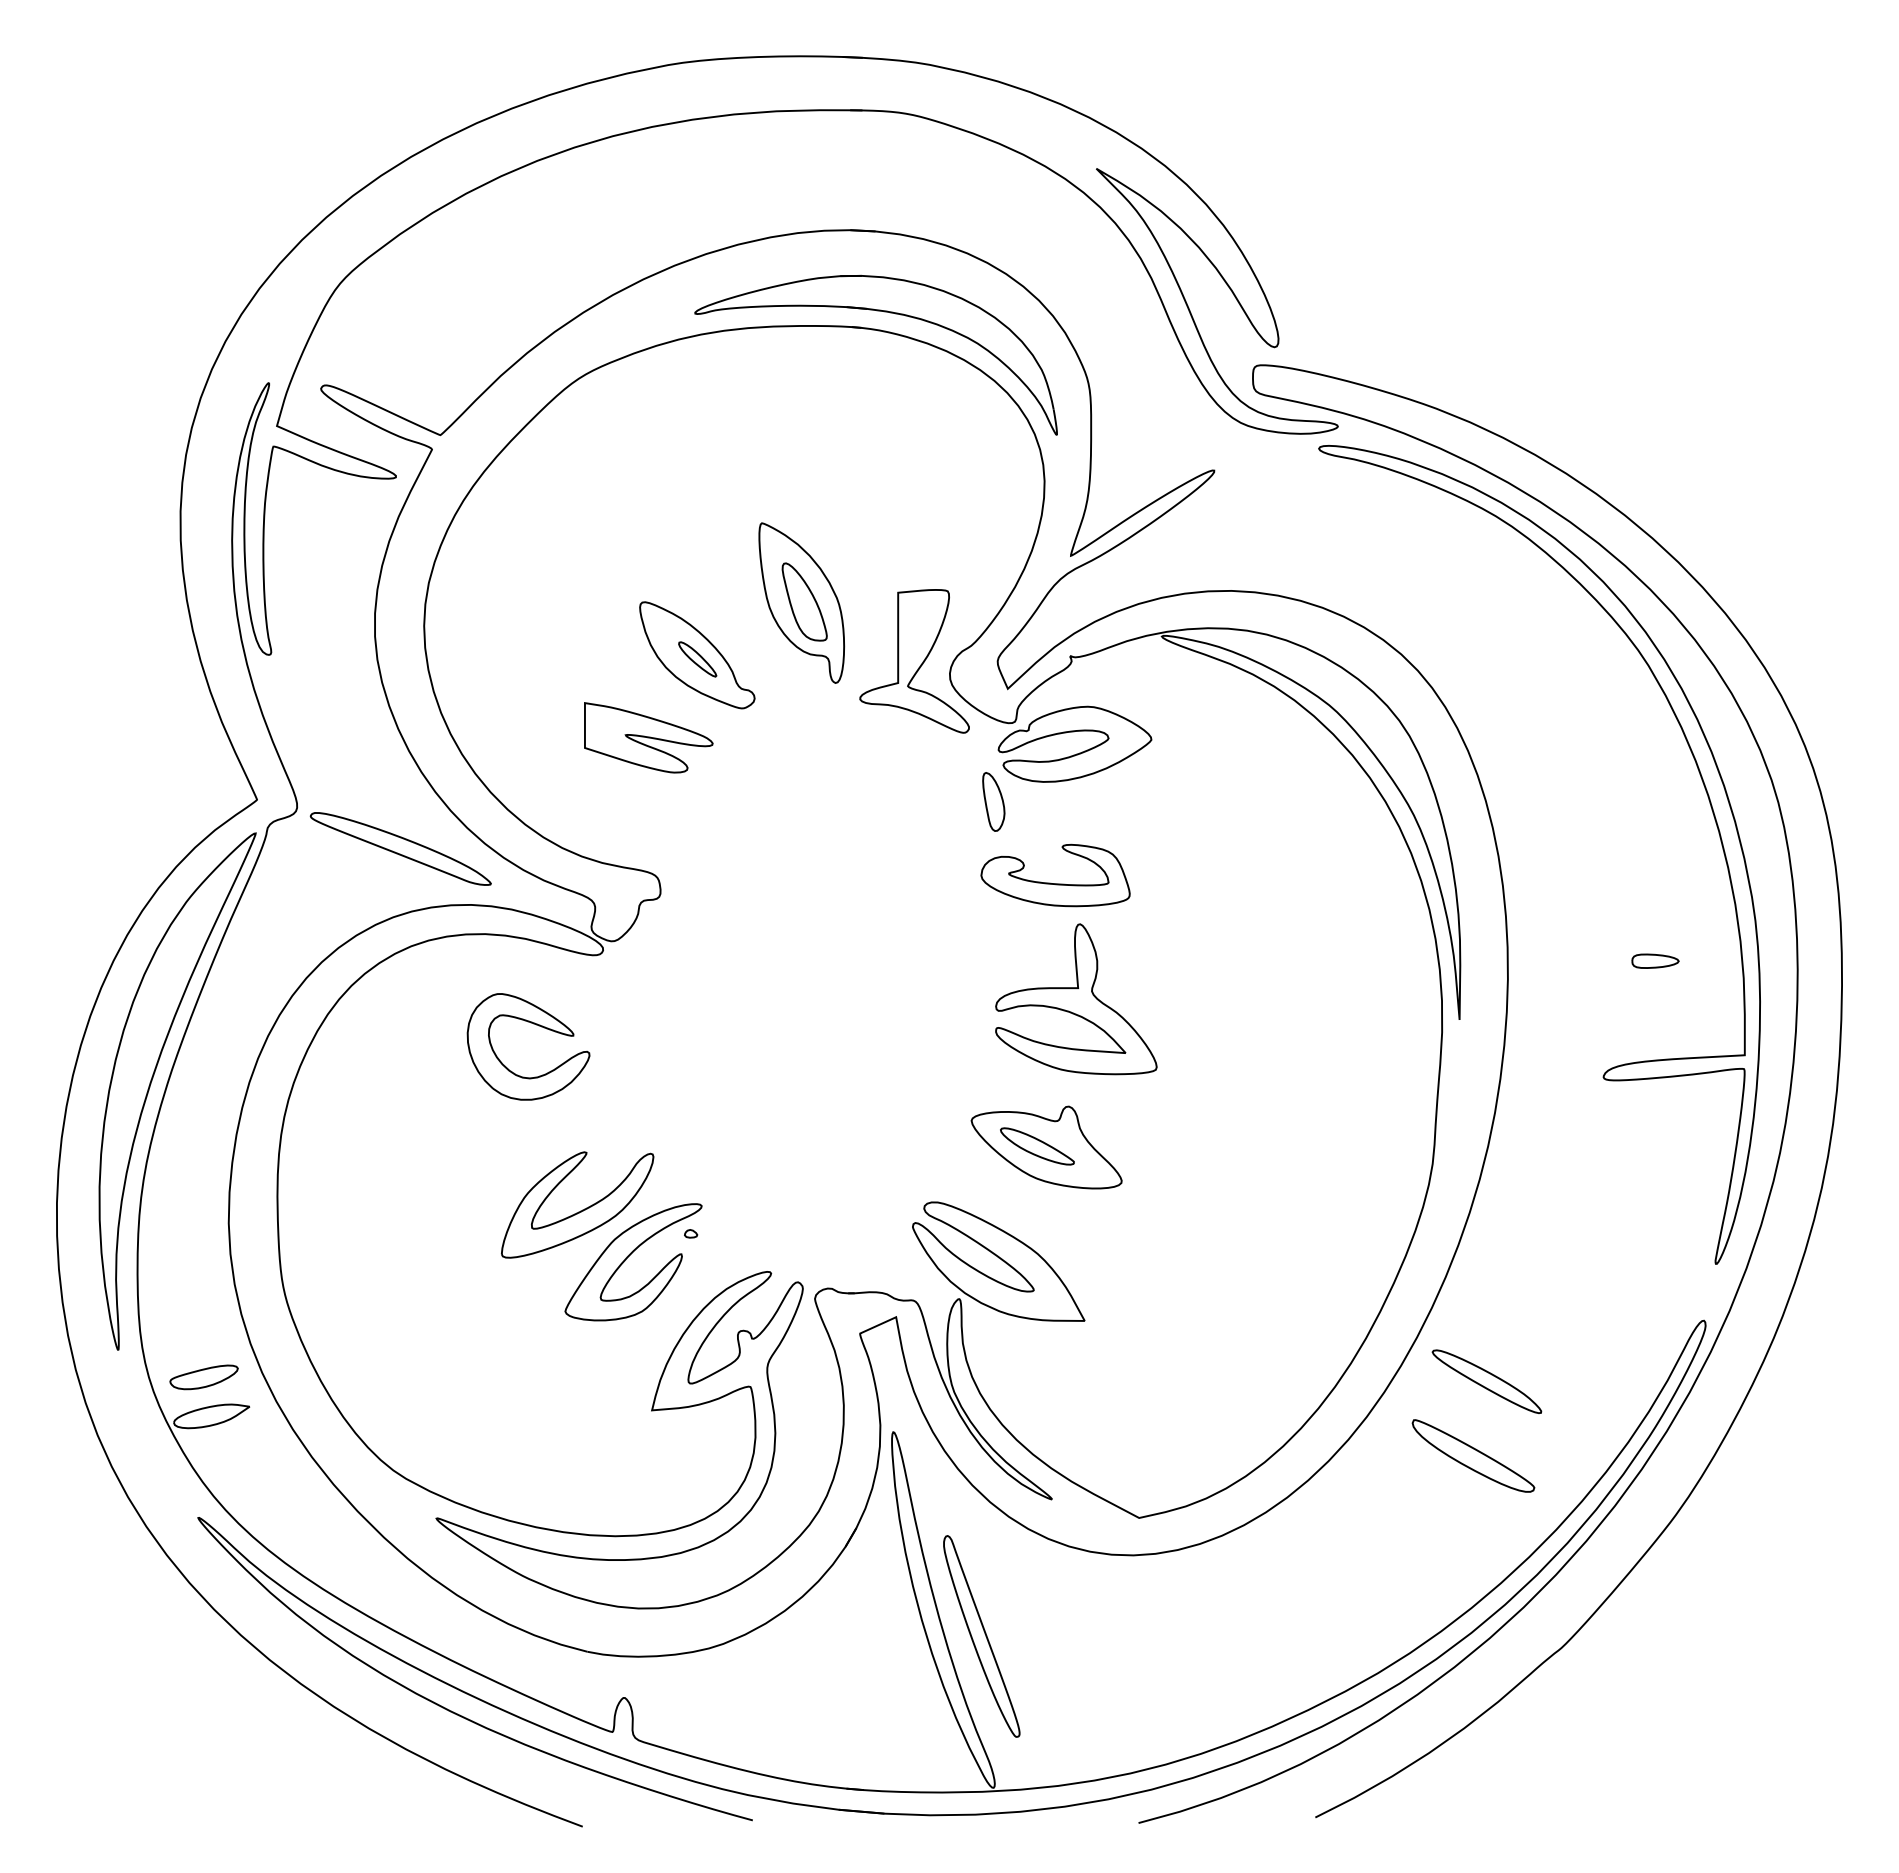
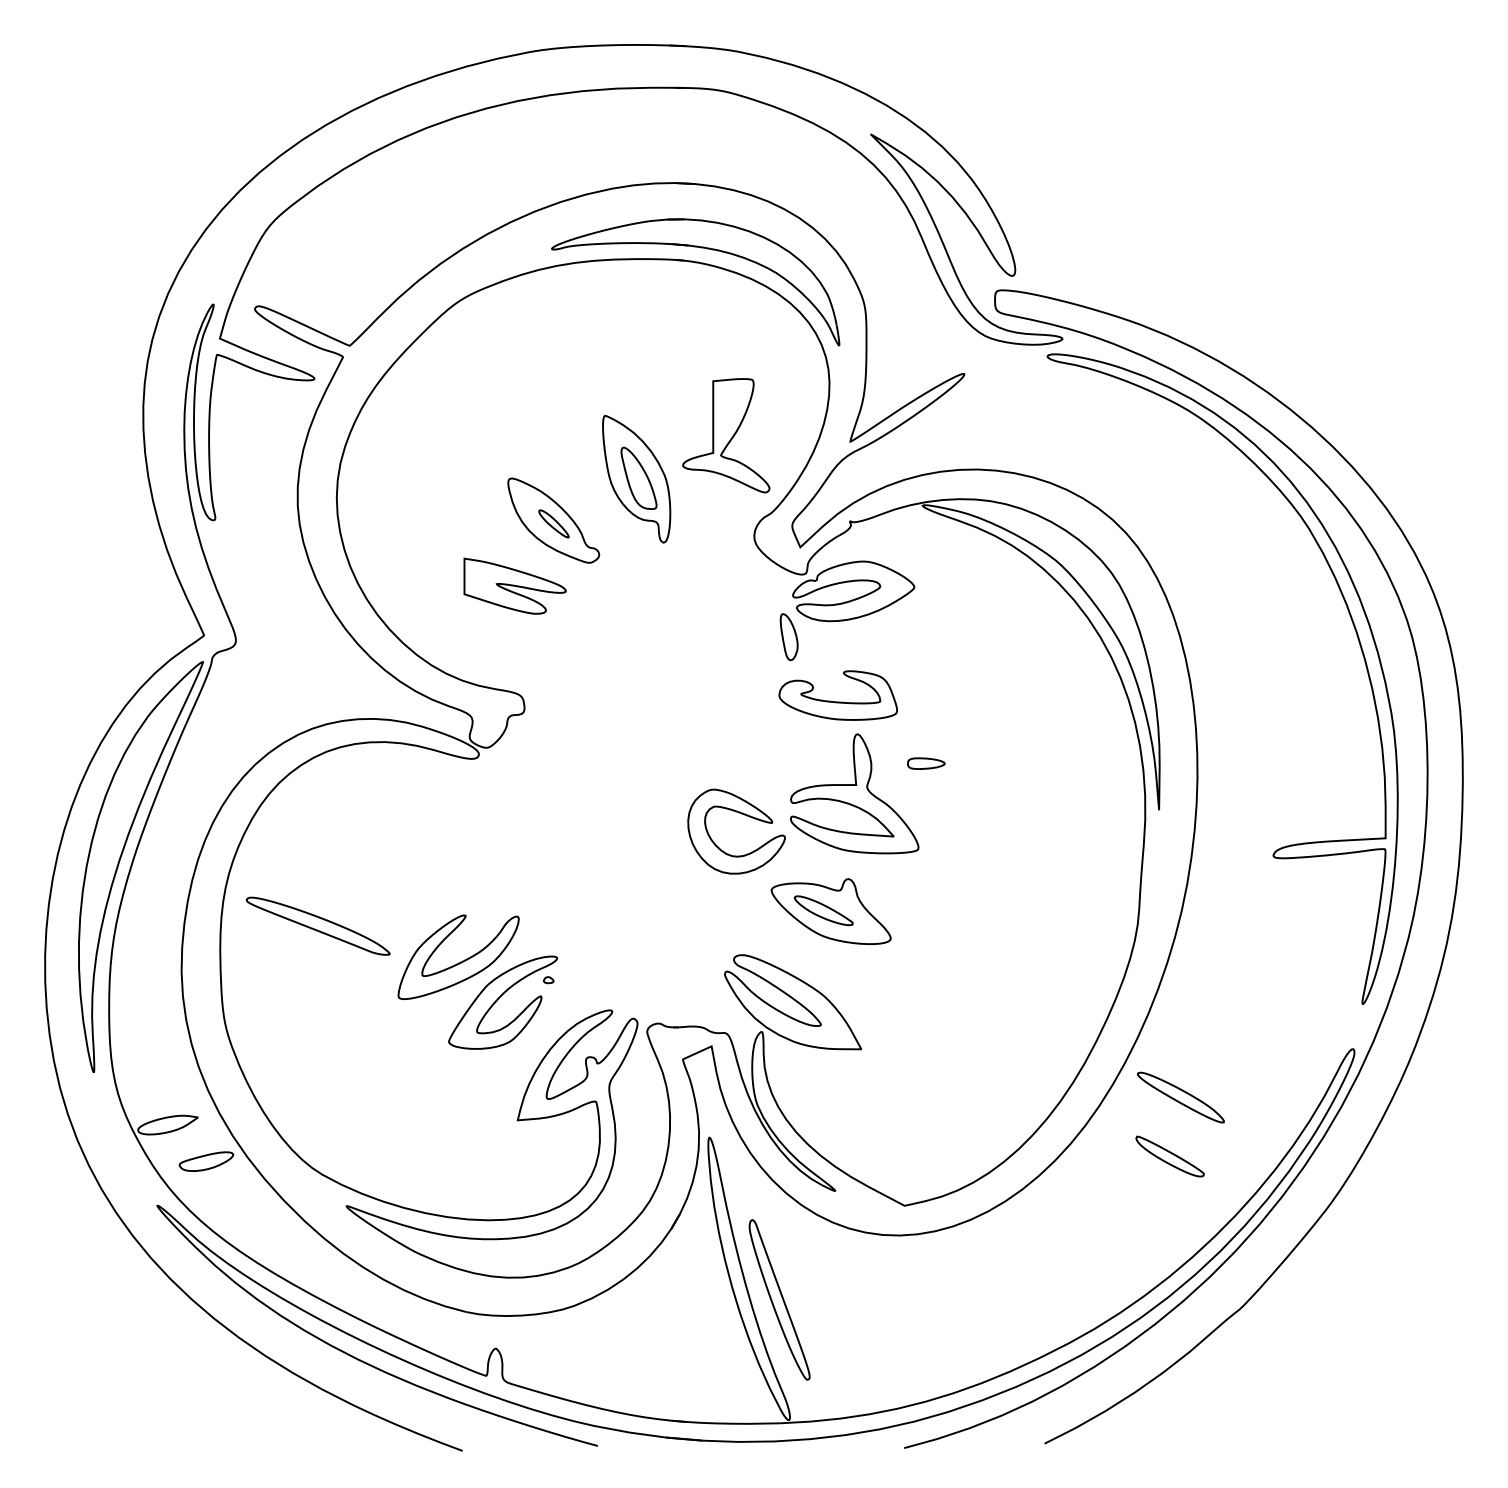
part: (914, 661) -> (726, 435), moved
part: (400, 848) -> (317, 925), moved
part: (1655, 960) -> (926, 763), moved
part: (538, 1026) -> (744, 815), moved
part: (203, 1377) -> (206, 1161), moved
part: (1473, 1455) -> (1170, 1156), size x0.7

